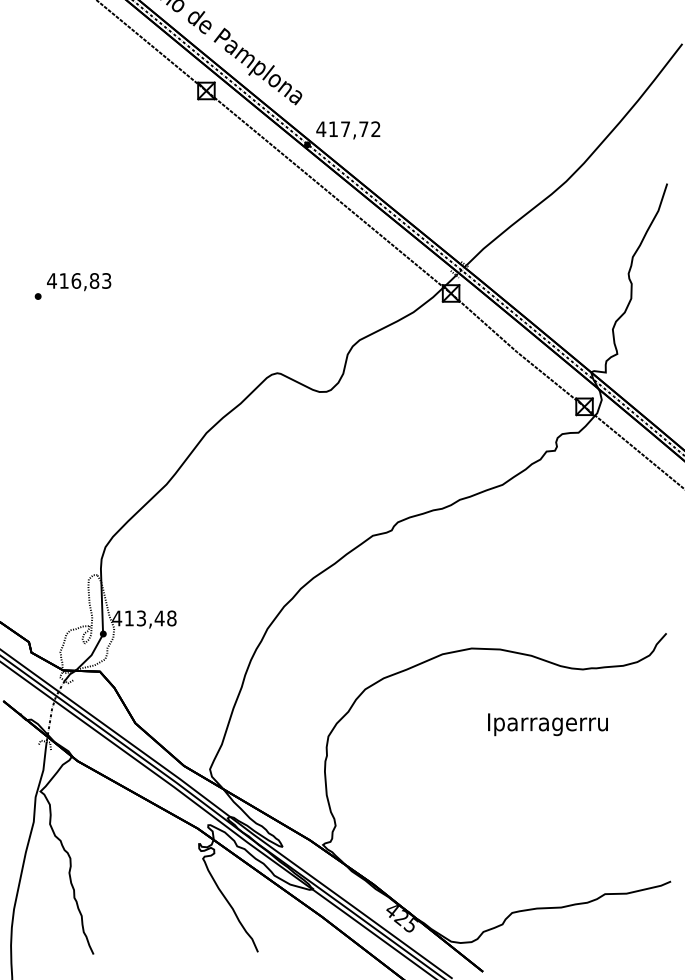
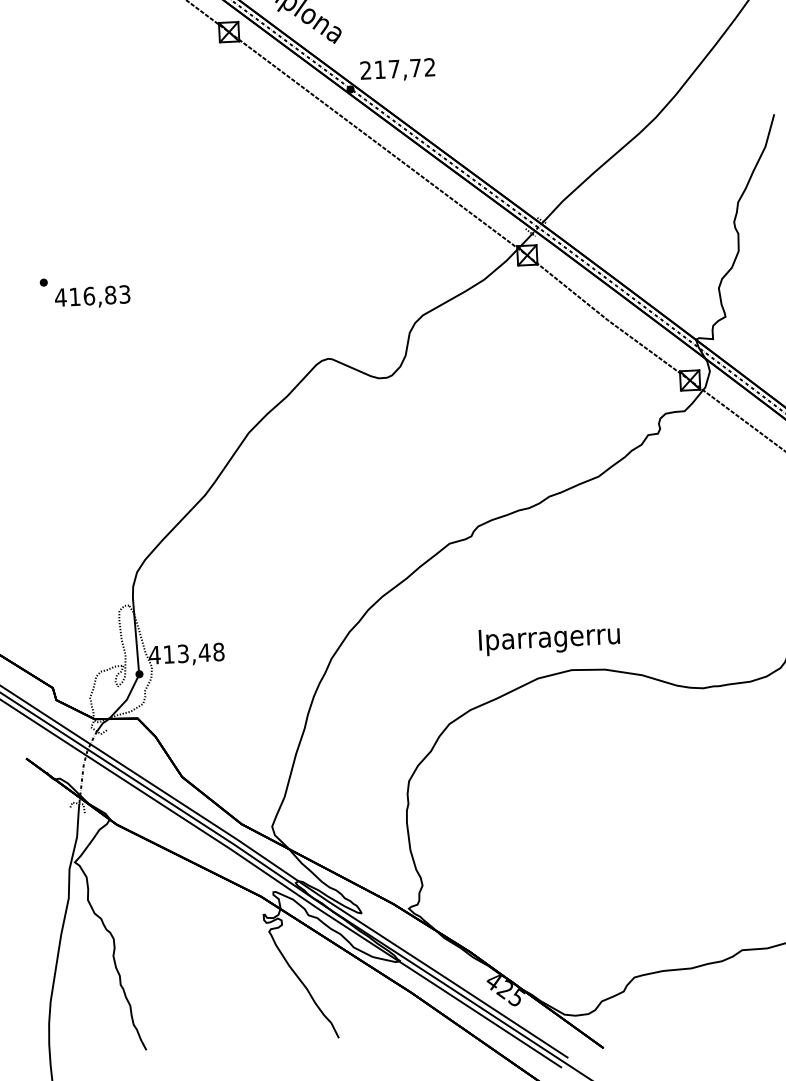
text: (321, 128) -> (366, 69), 417,72 -> 217,72
text: (79, 282) -> (93, 297), moved
text: (547, 724) -> (548, 639), moved

